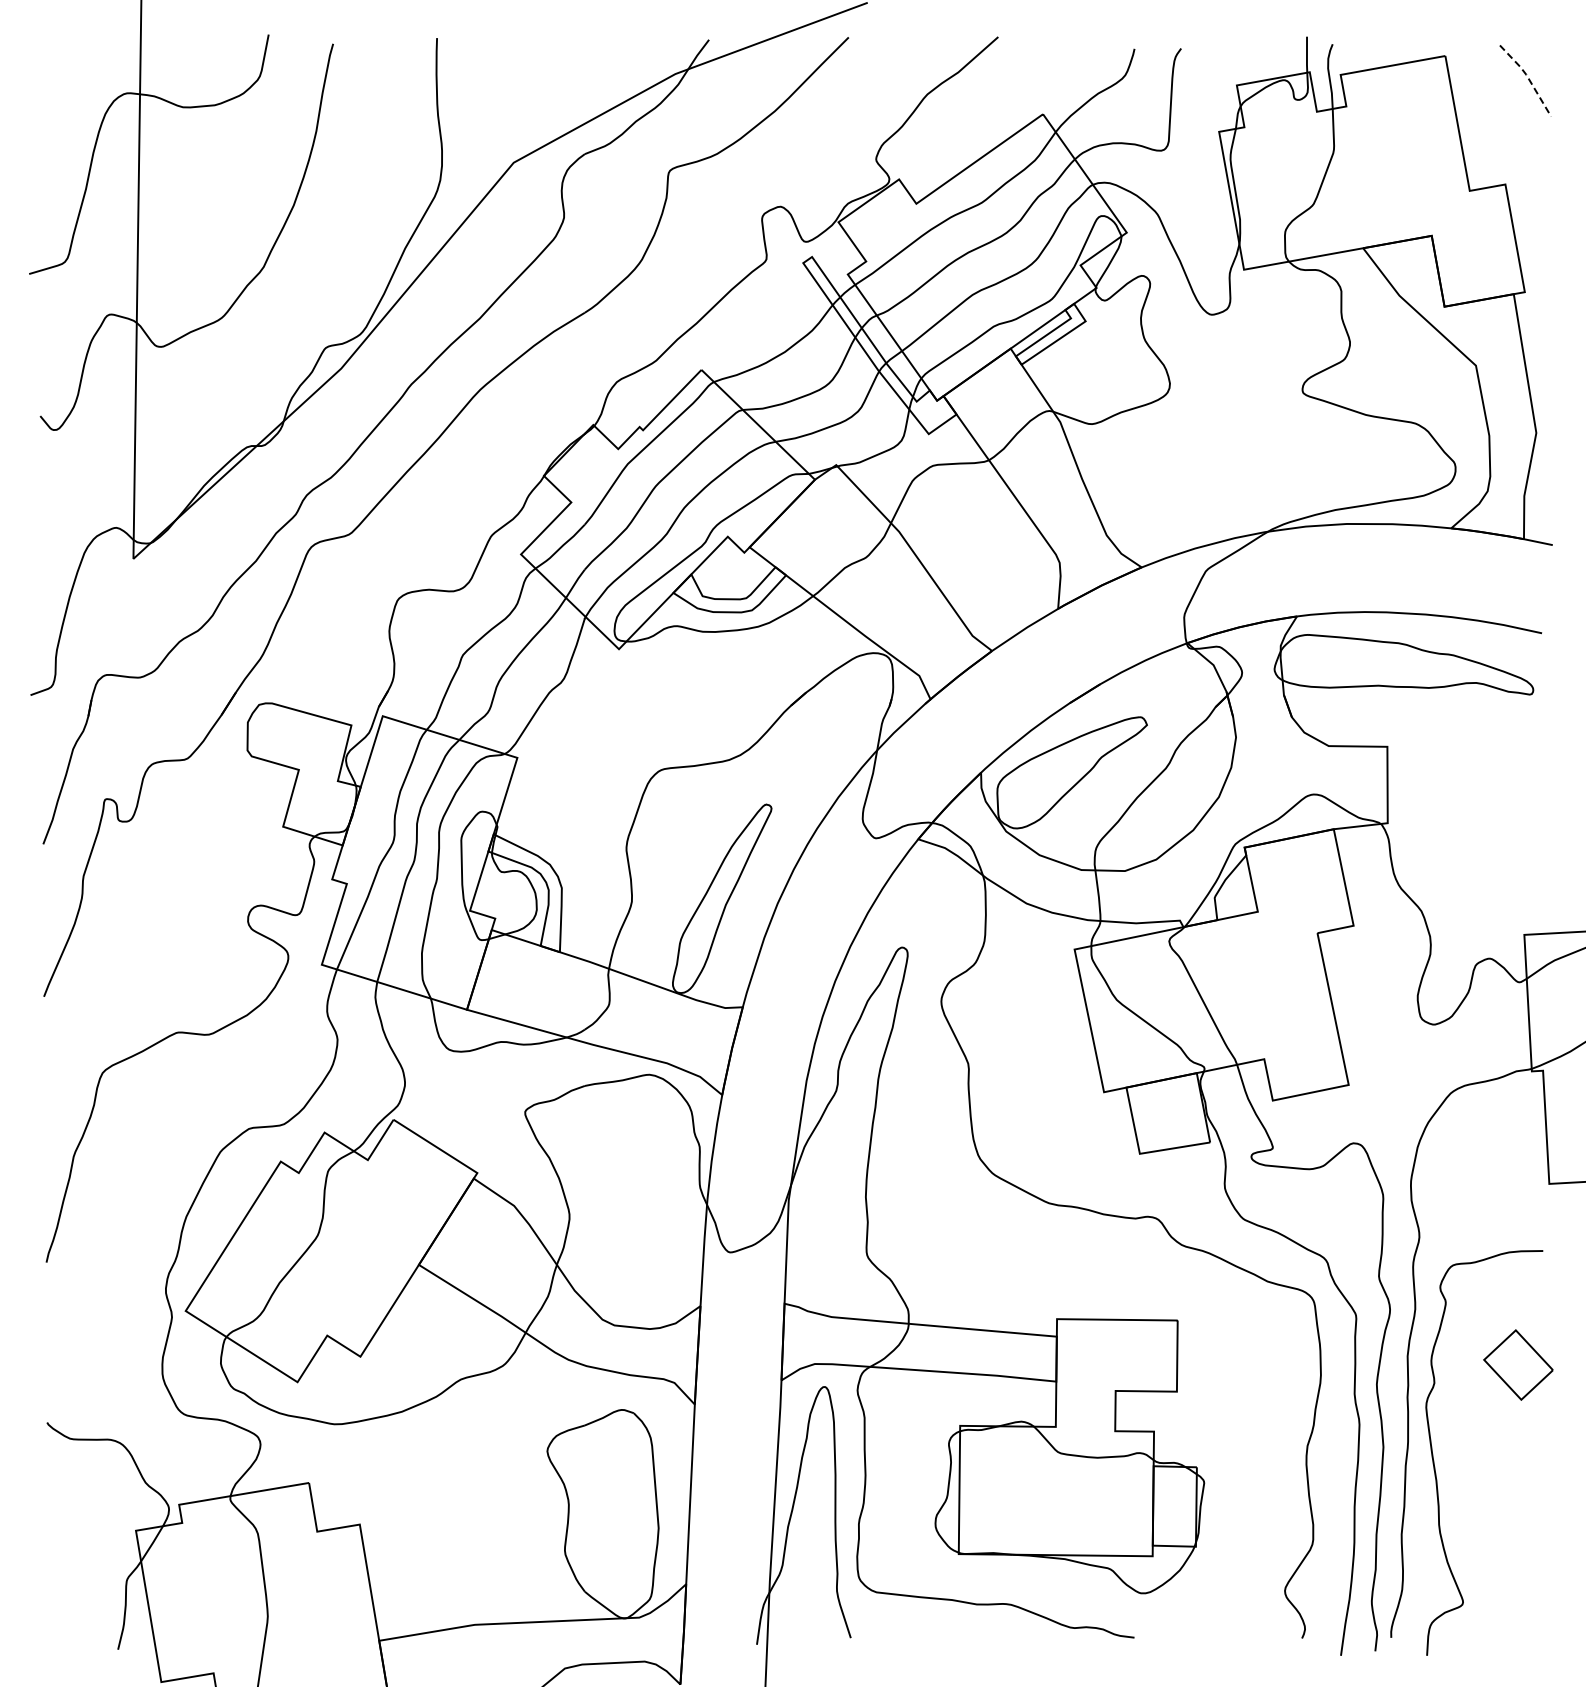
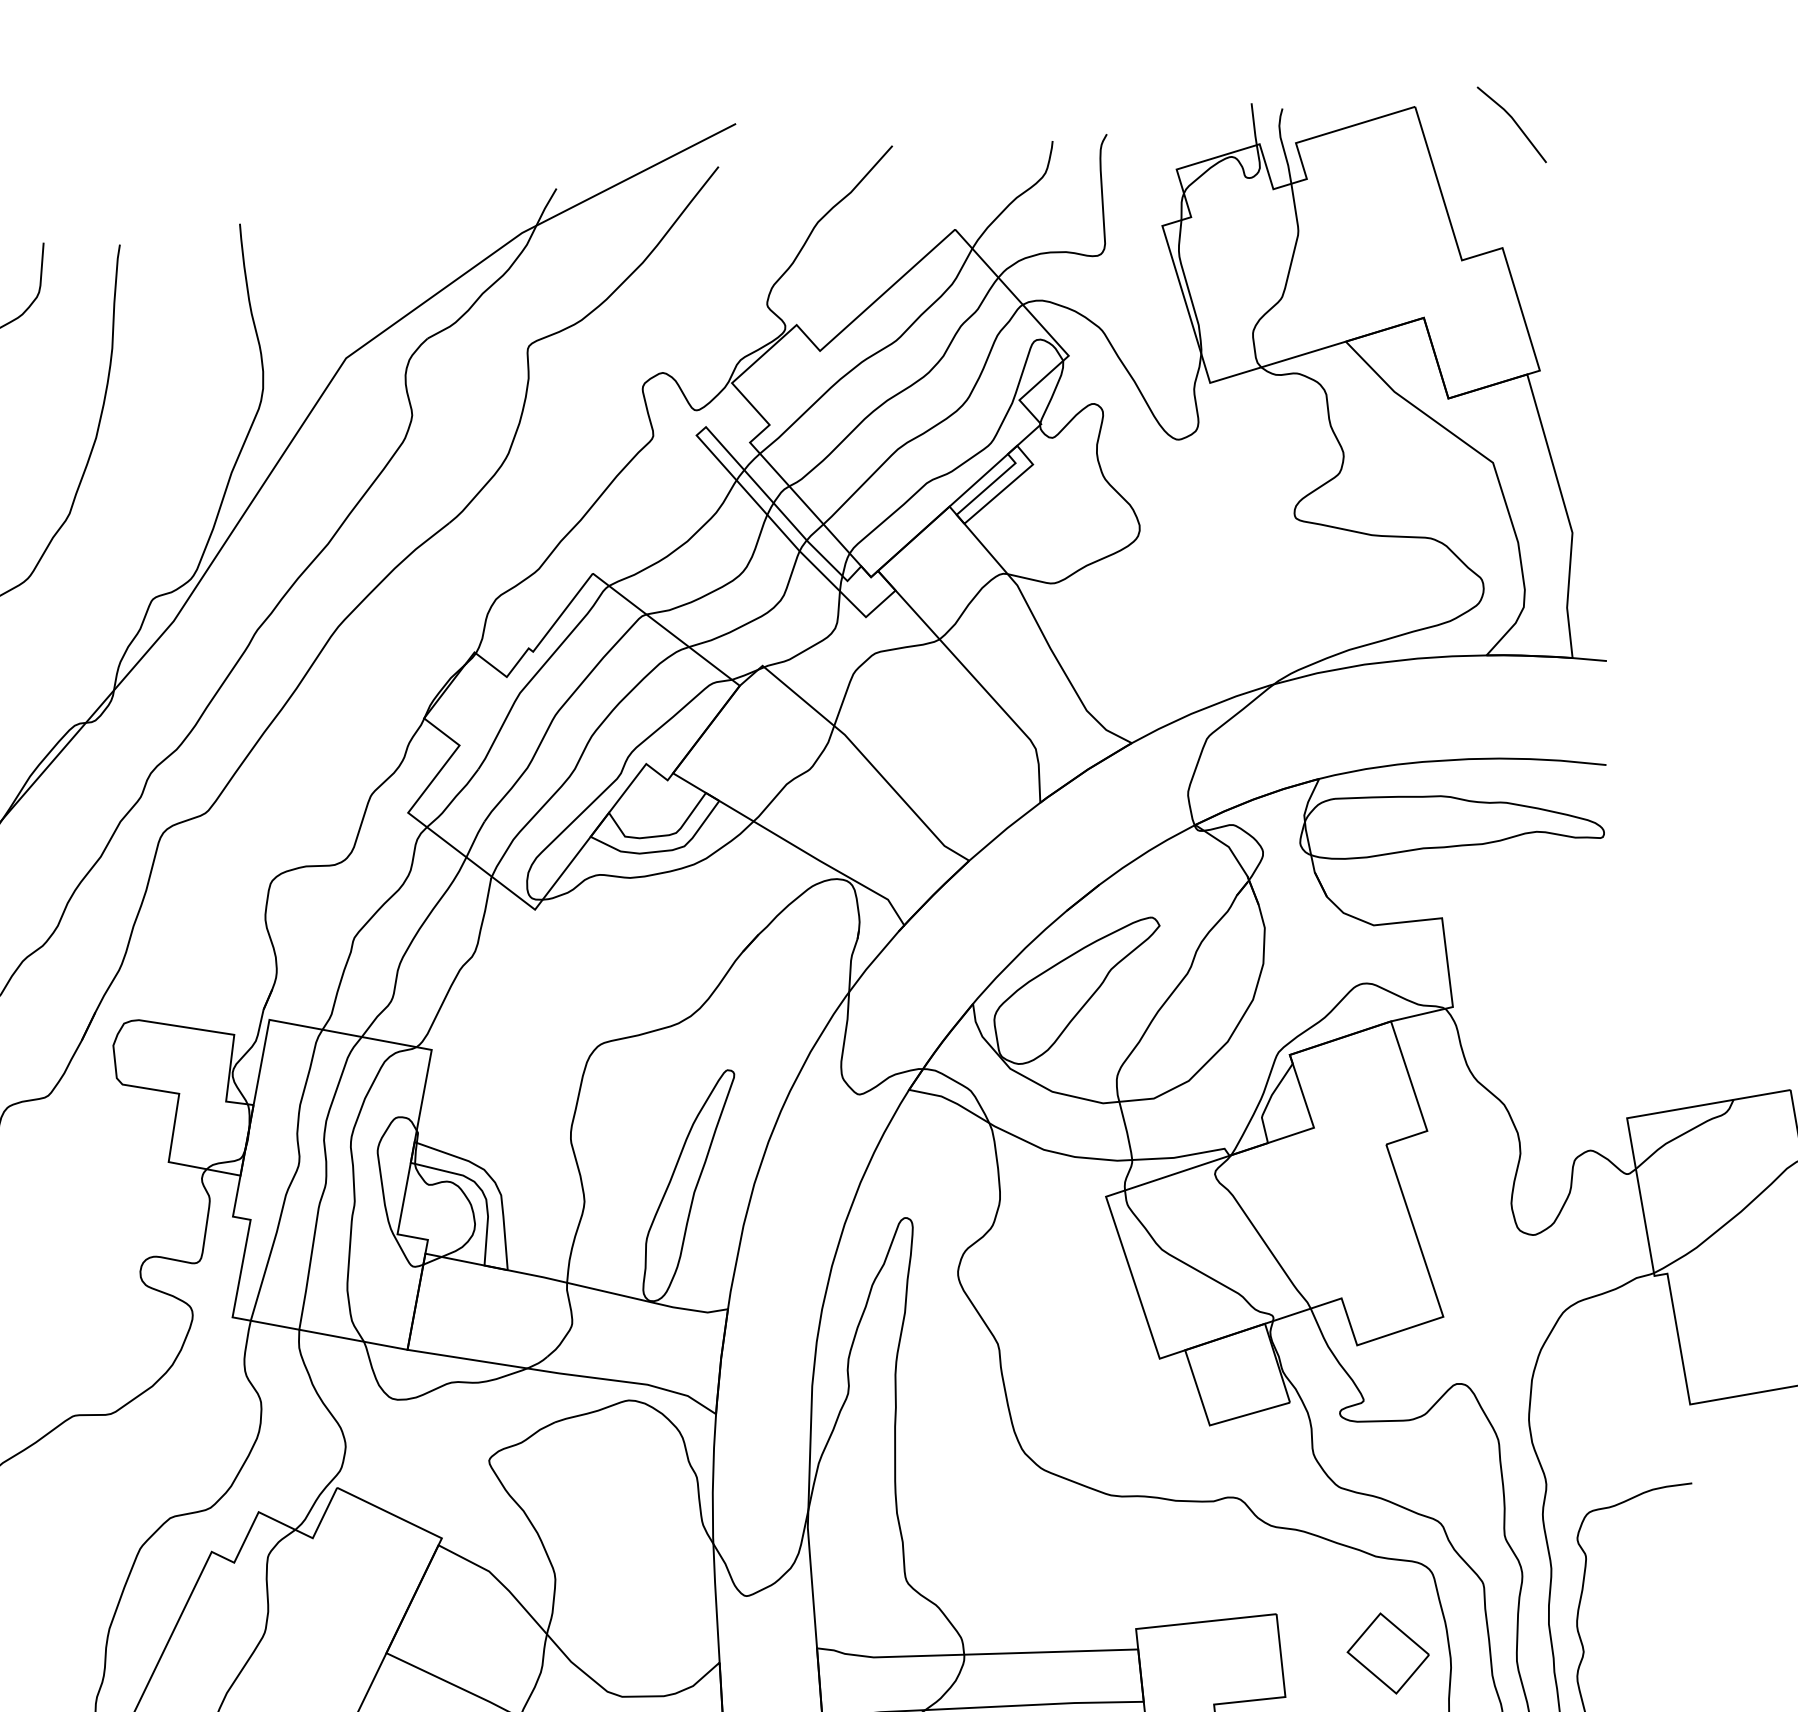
line: (1528, 78) -> (1514, 121), dashed -> solid
part: (1518, 1364) -> (1388, 1652), moved

